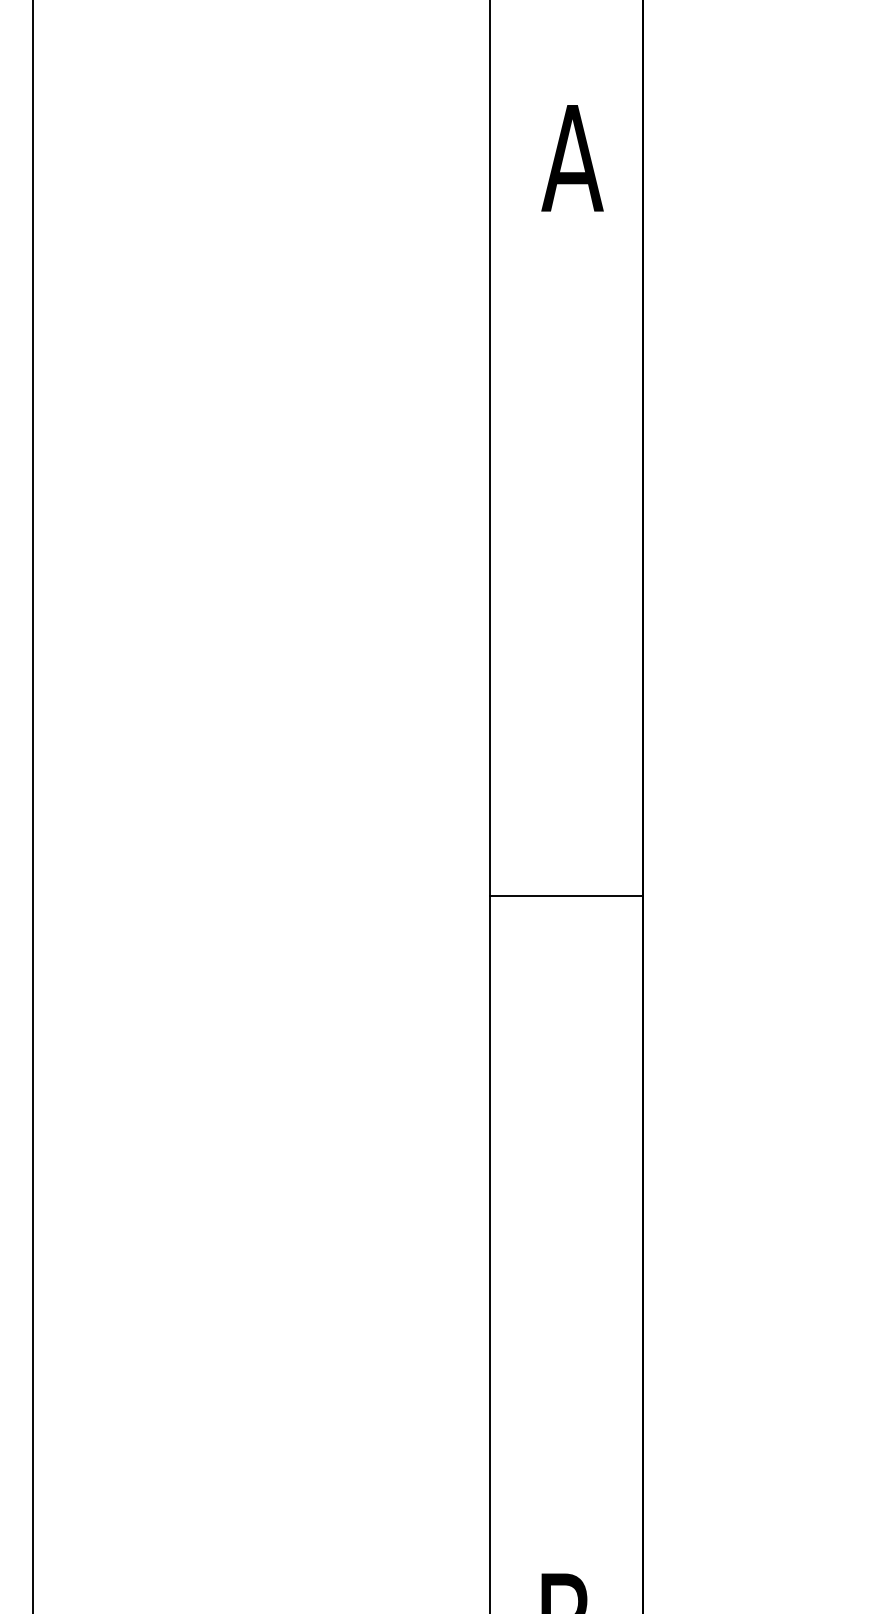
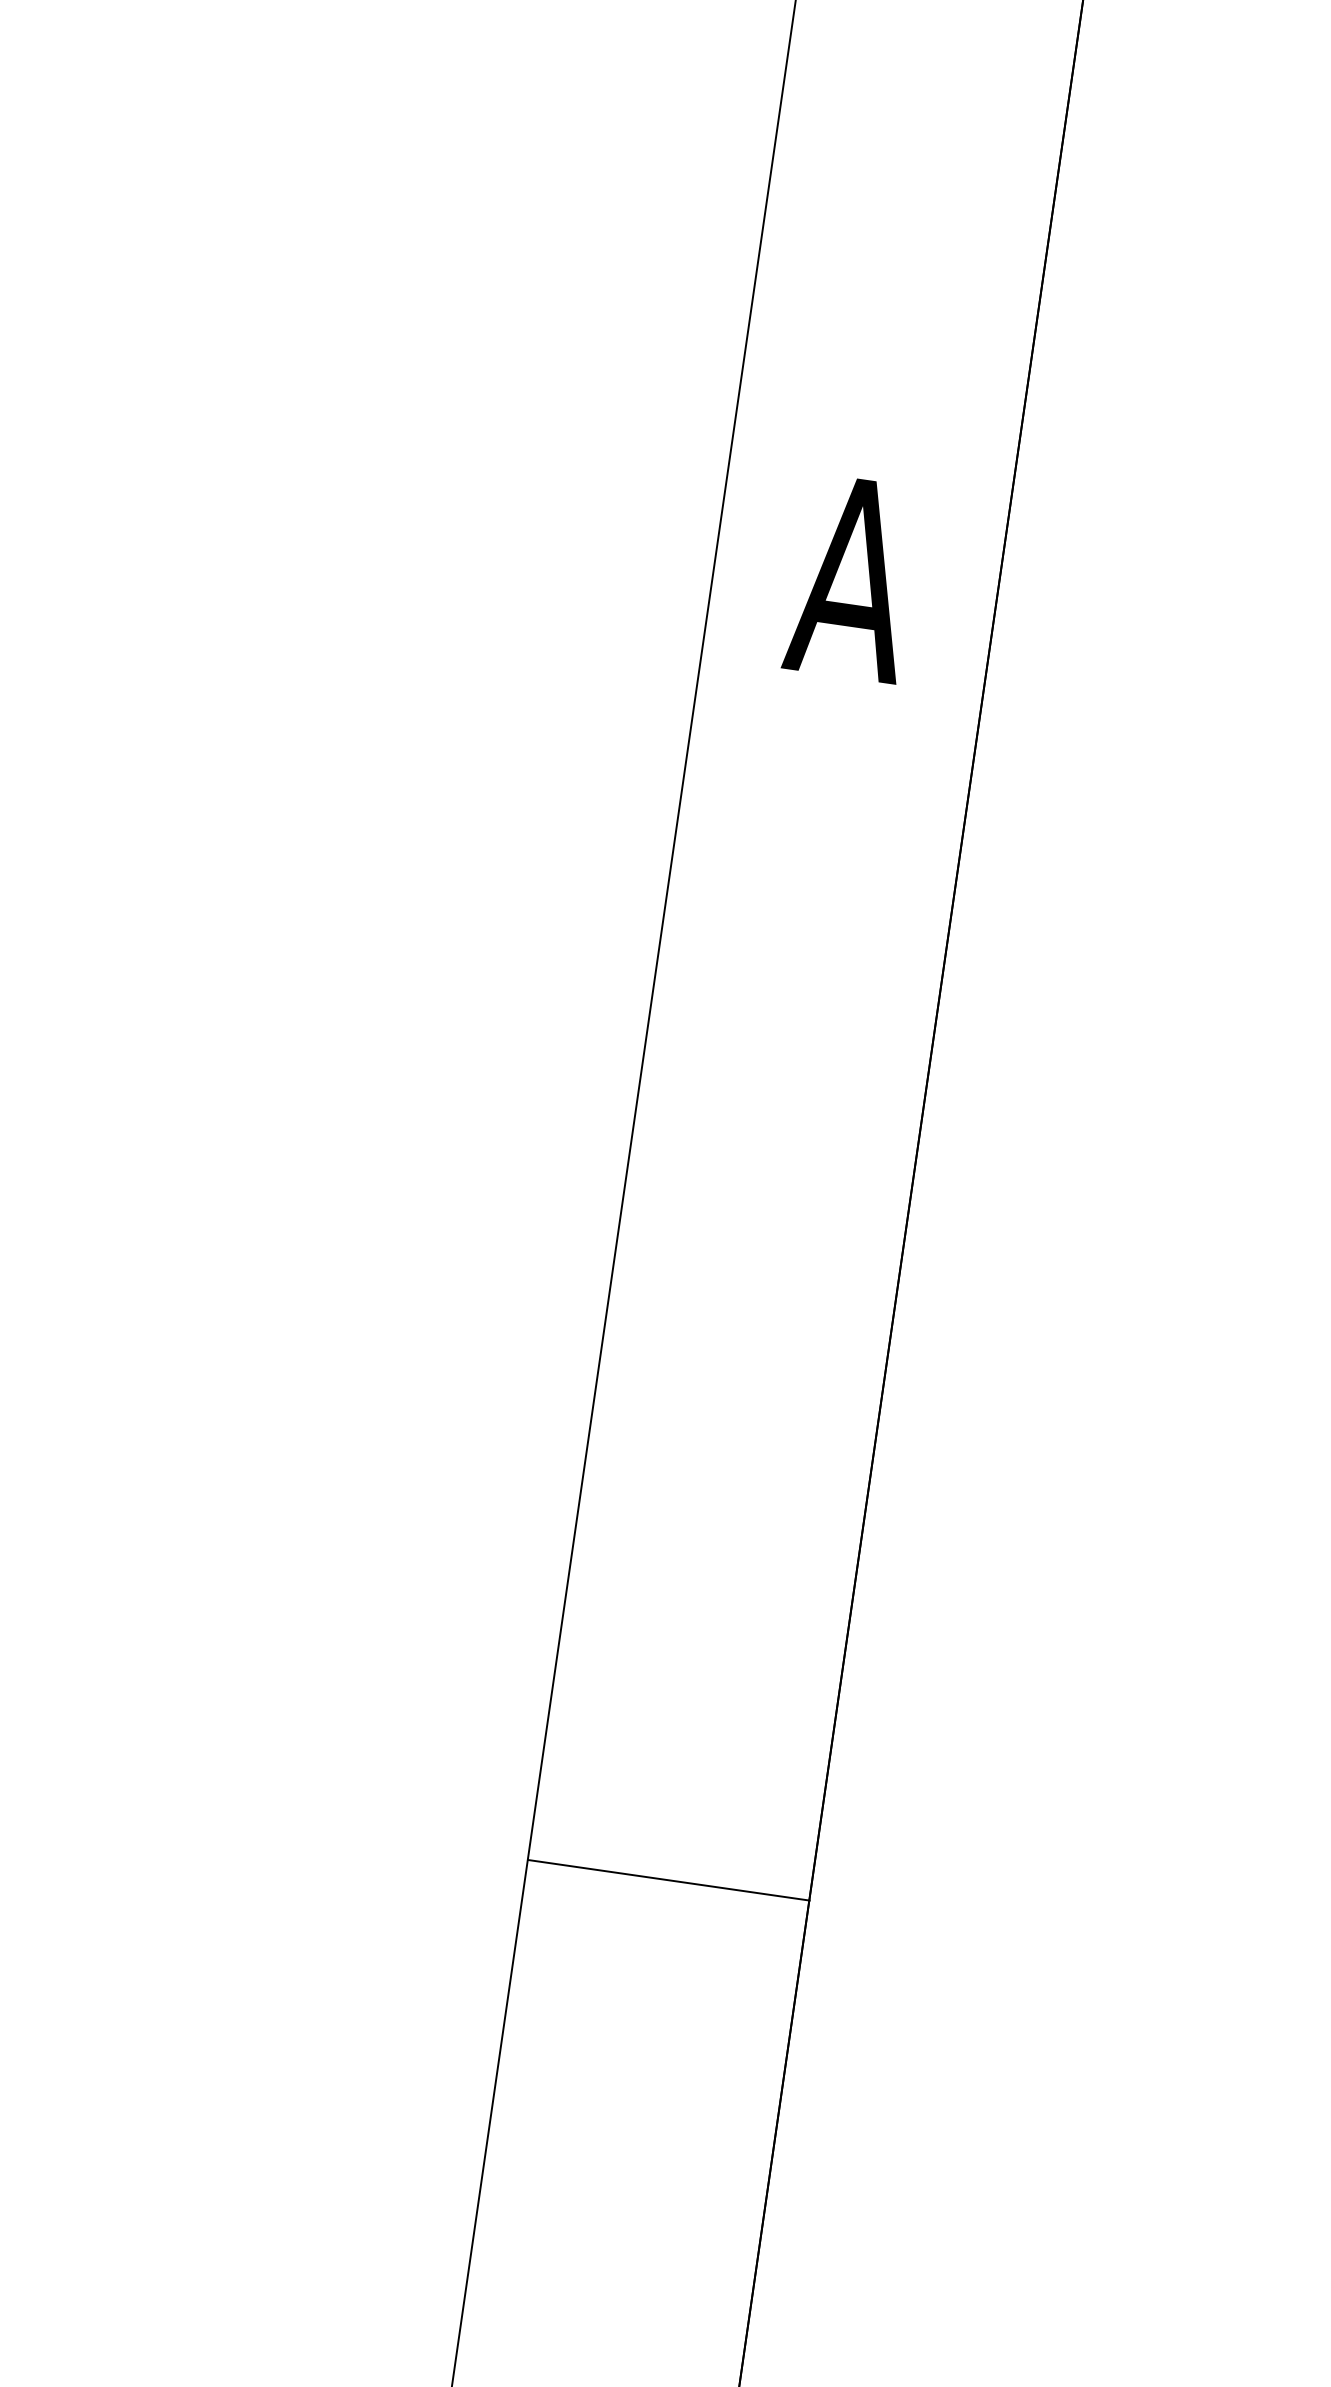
text: (572, 158) -> (852, 578), moved
line: (566, 895) -> (668, 1880), moved

